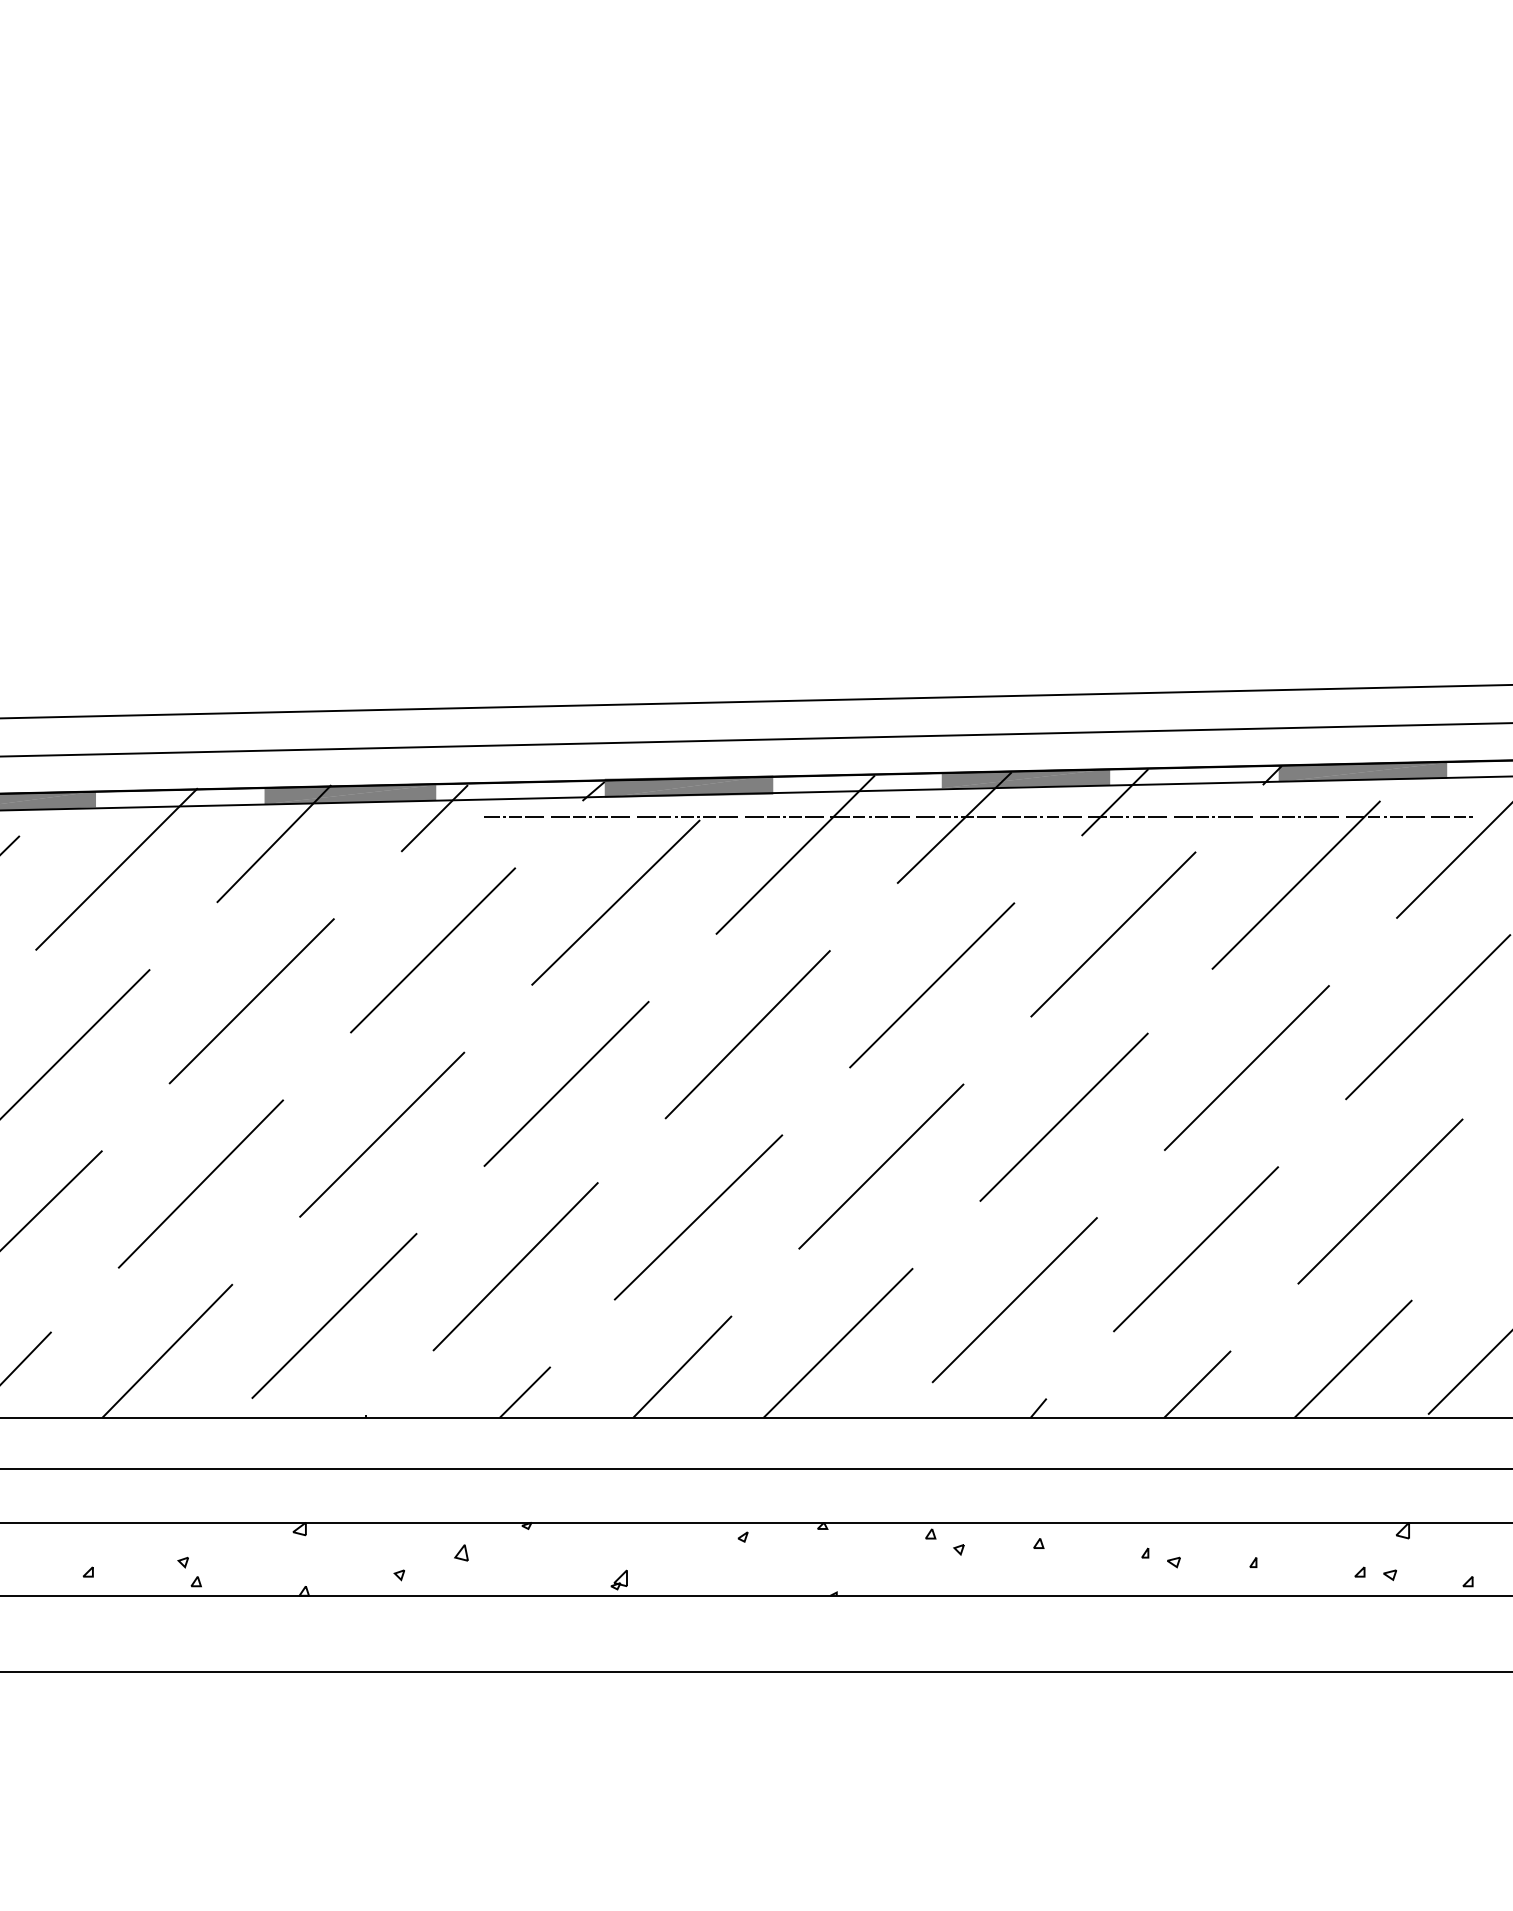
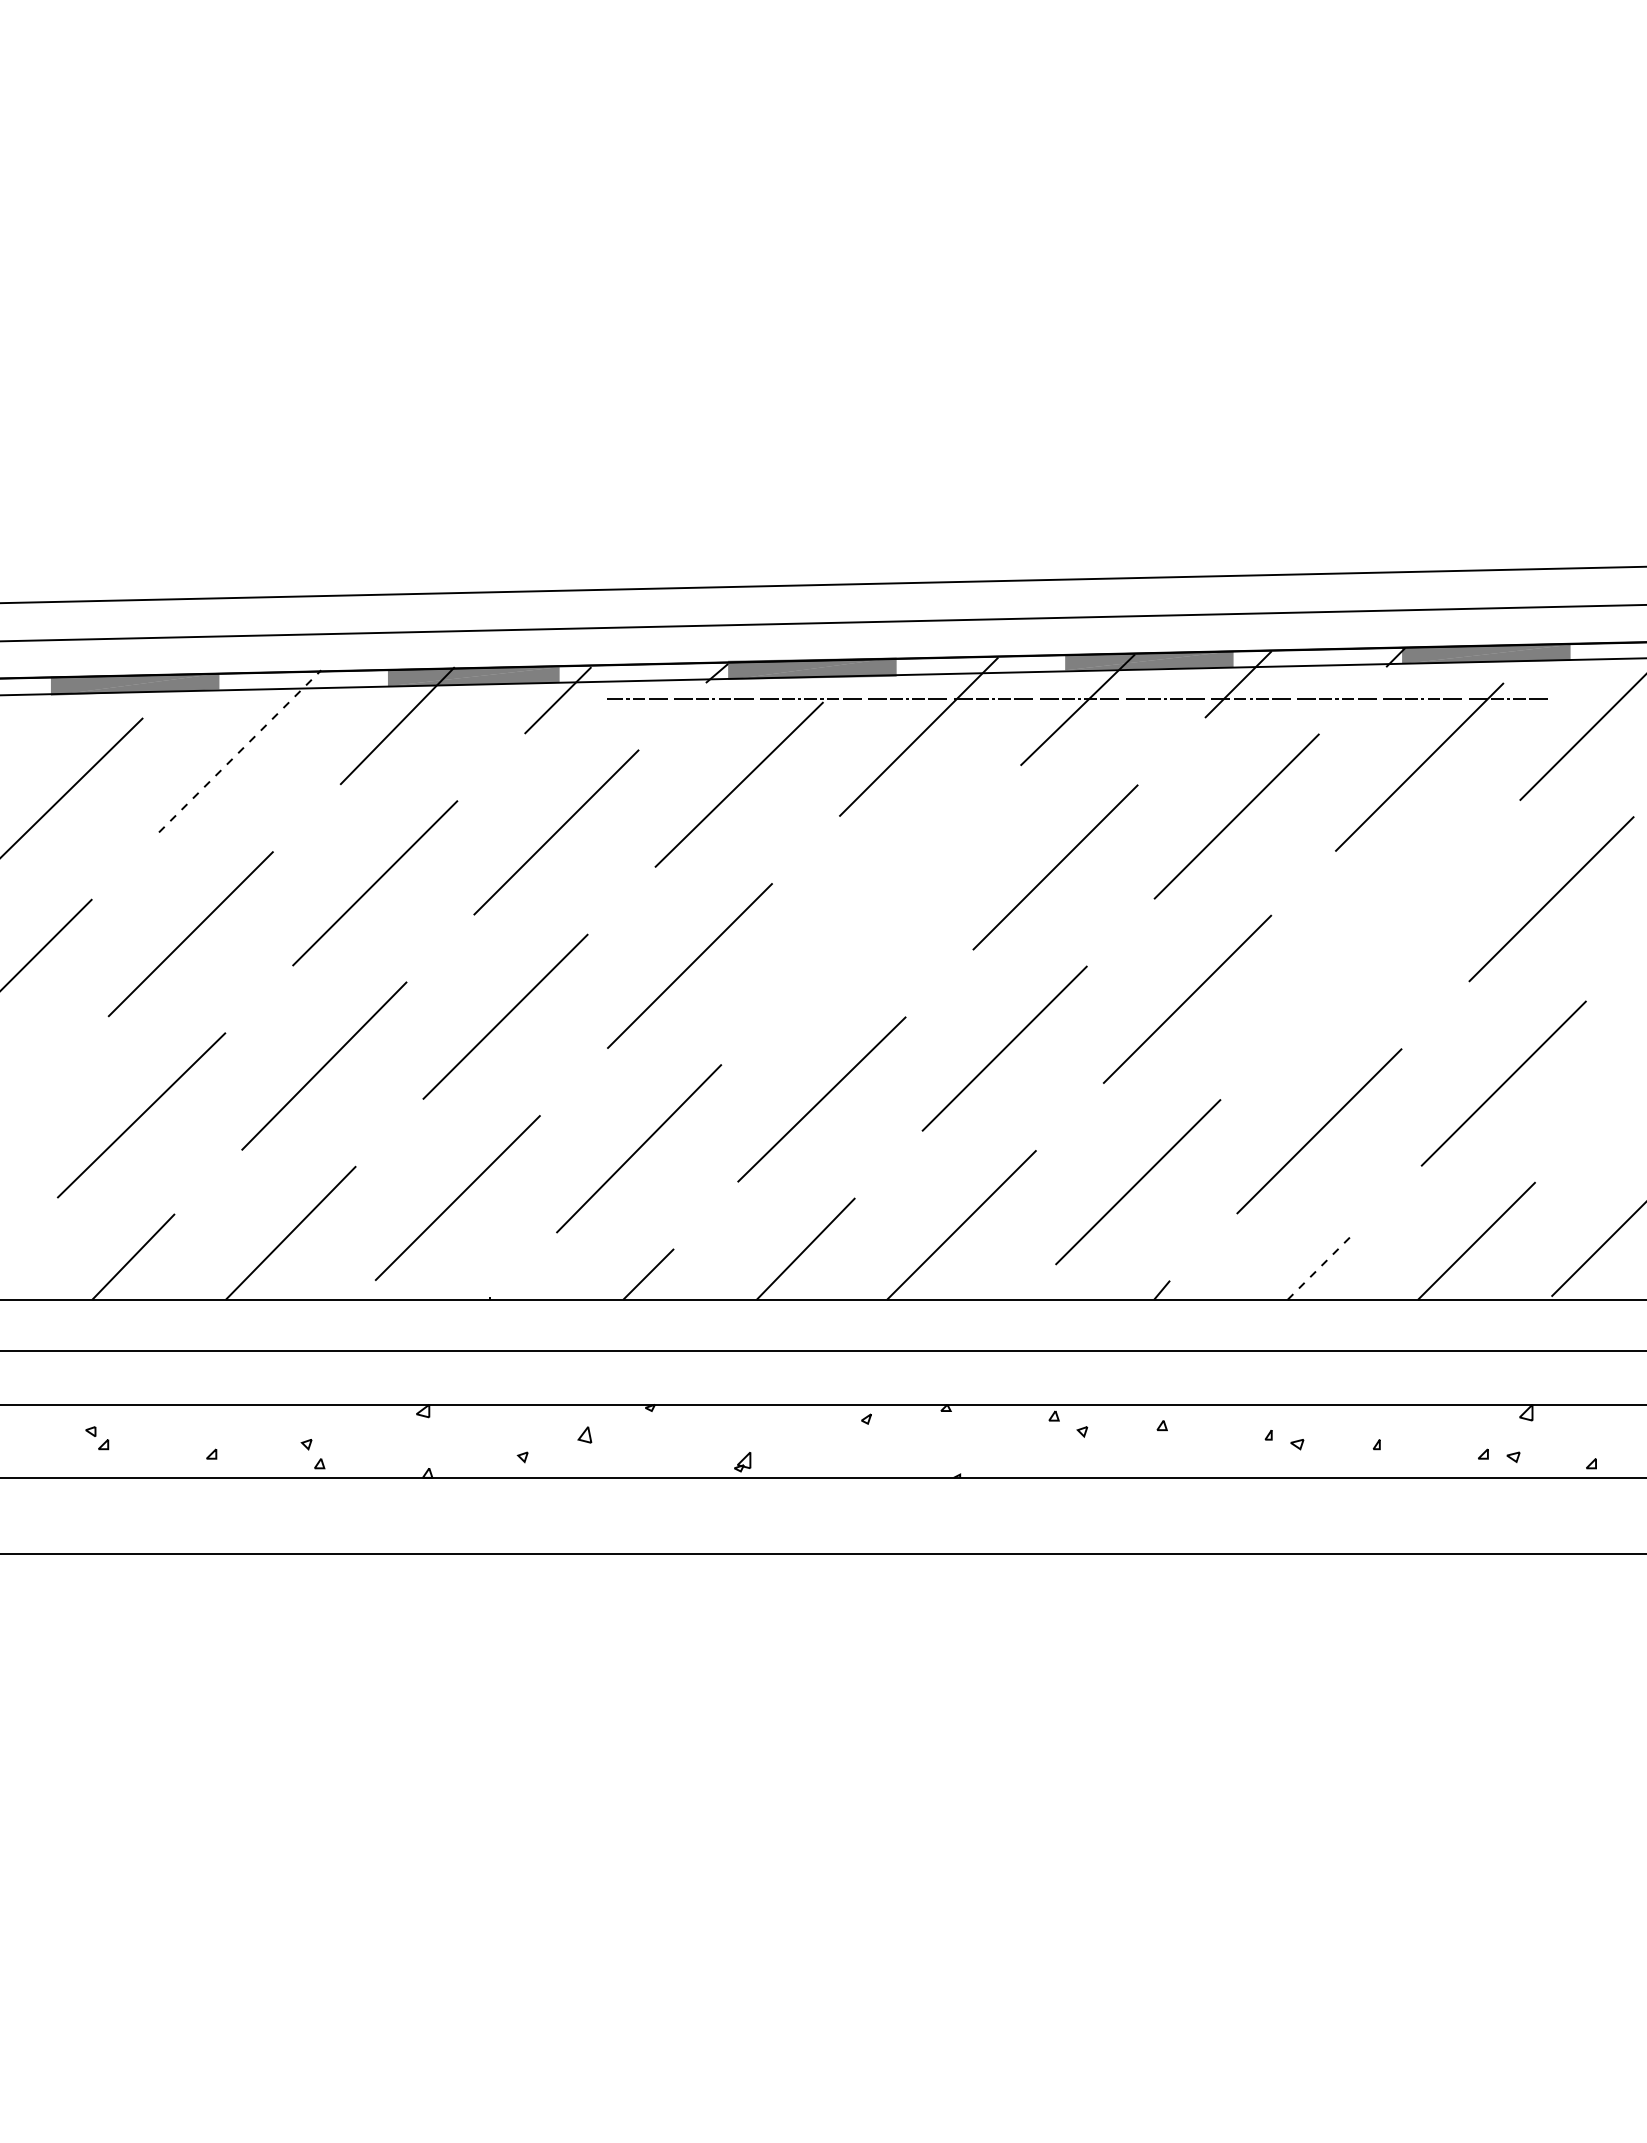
line: (1450, 816) -> (1573, 698), removed
line: (117, 869) -> (240, 751), solid -> dashed
line: (748, 1034) -> (871, 916), removed
line: (1247, 1068) -> (1370, 950), removed
line: (1198, 1384) -> (1321, 1266), solid -> dashed

